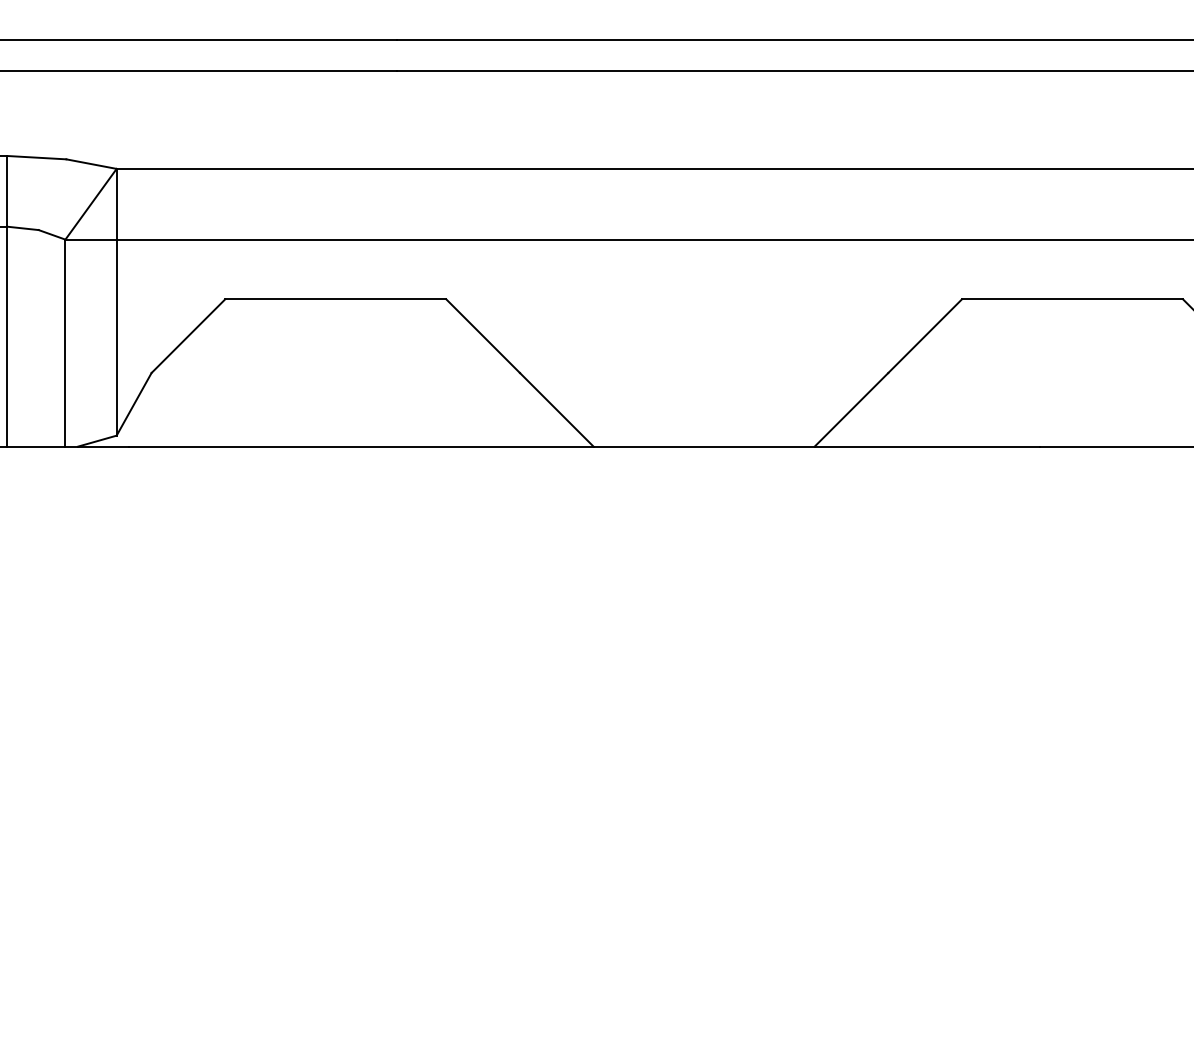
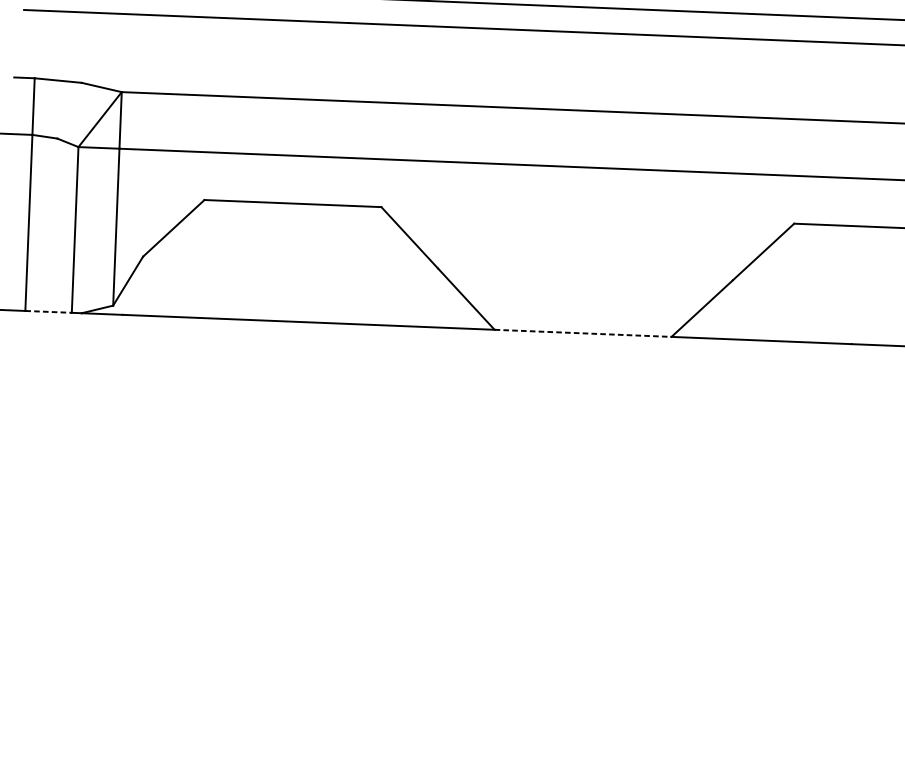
line: (36, 446) -> (48, 311), solid -> dashed
line: (704, 446) -> (583, 333), solid -> dashed

